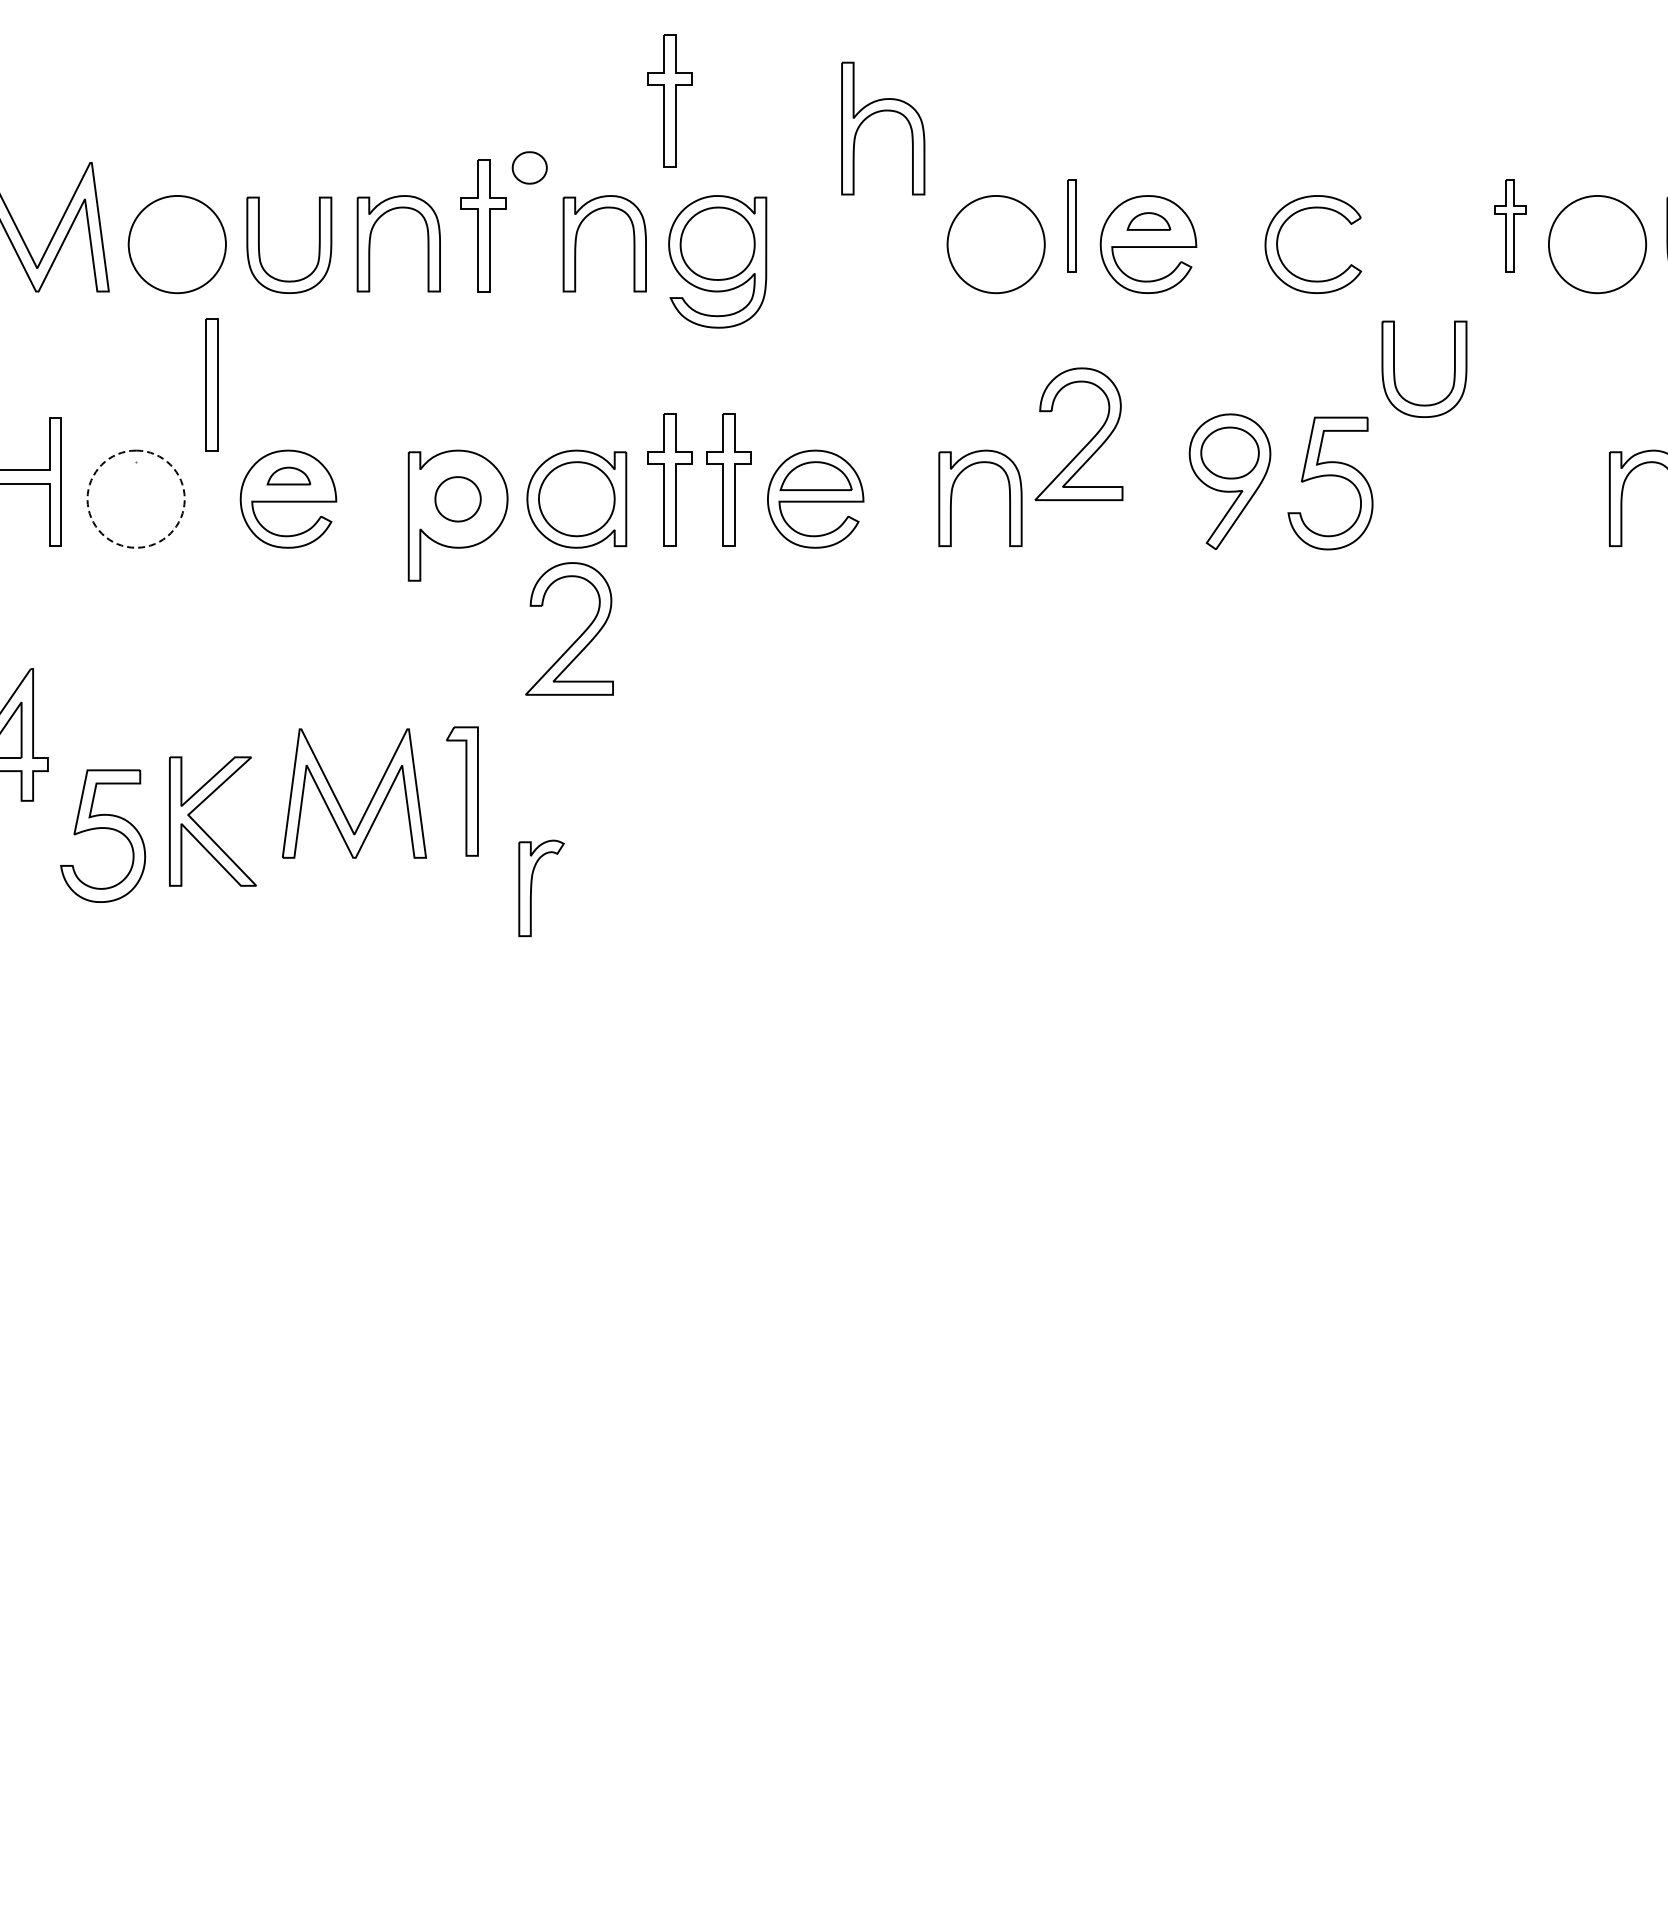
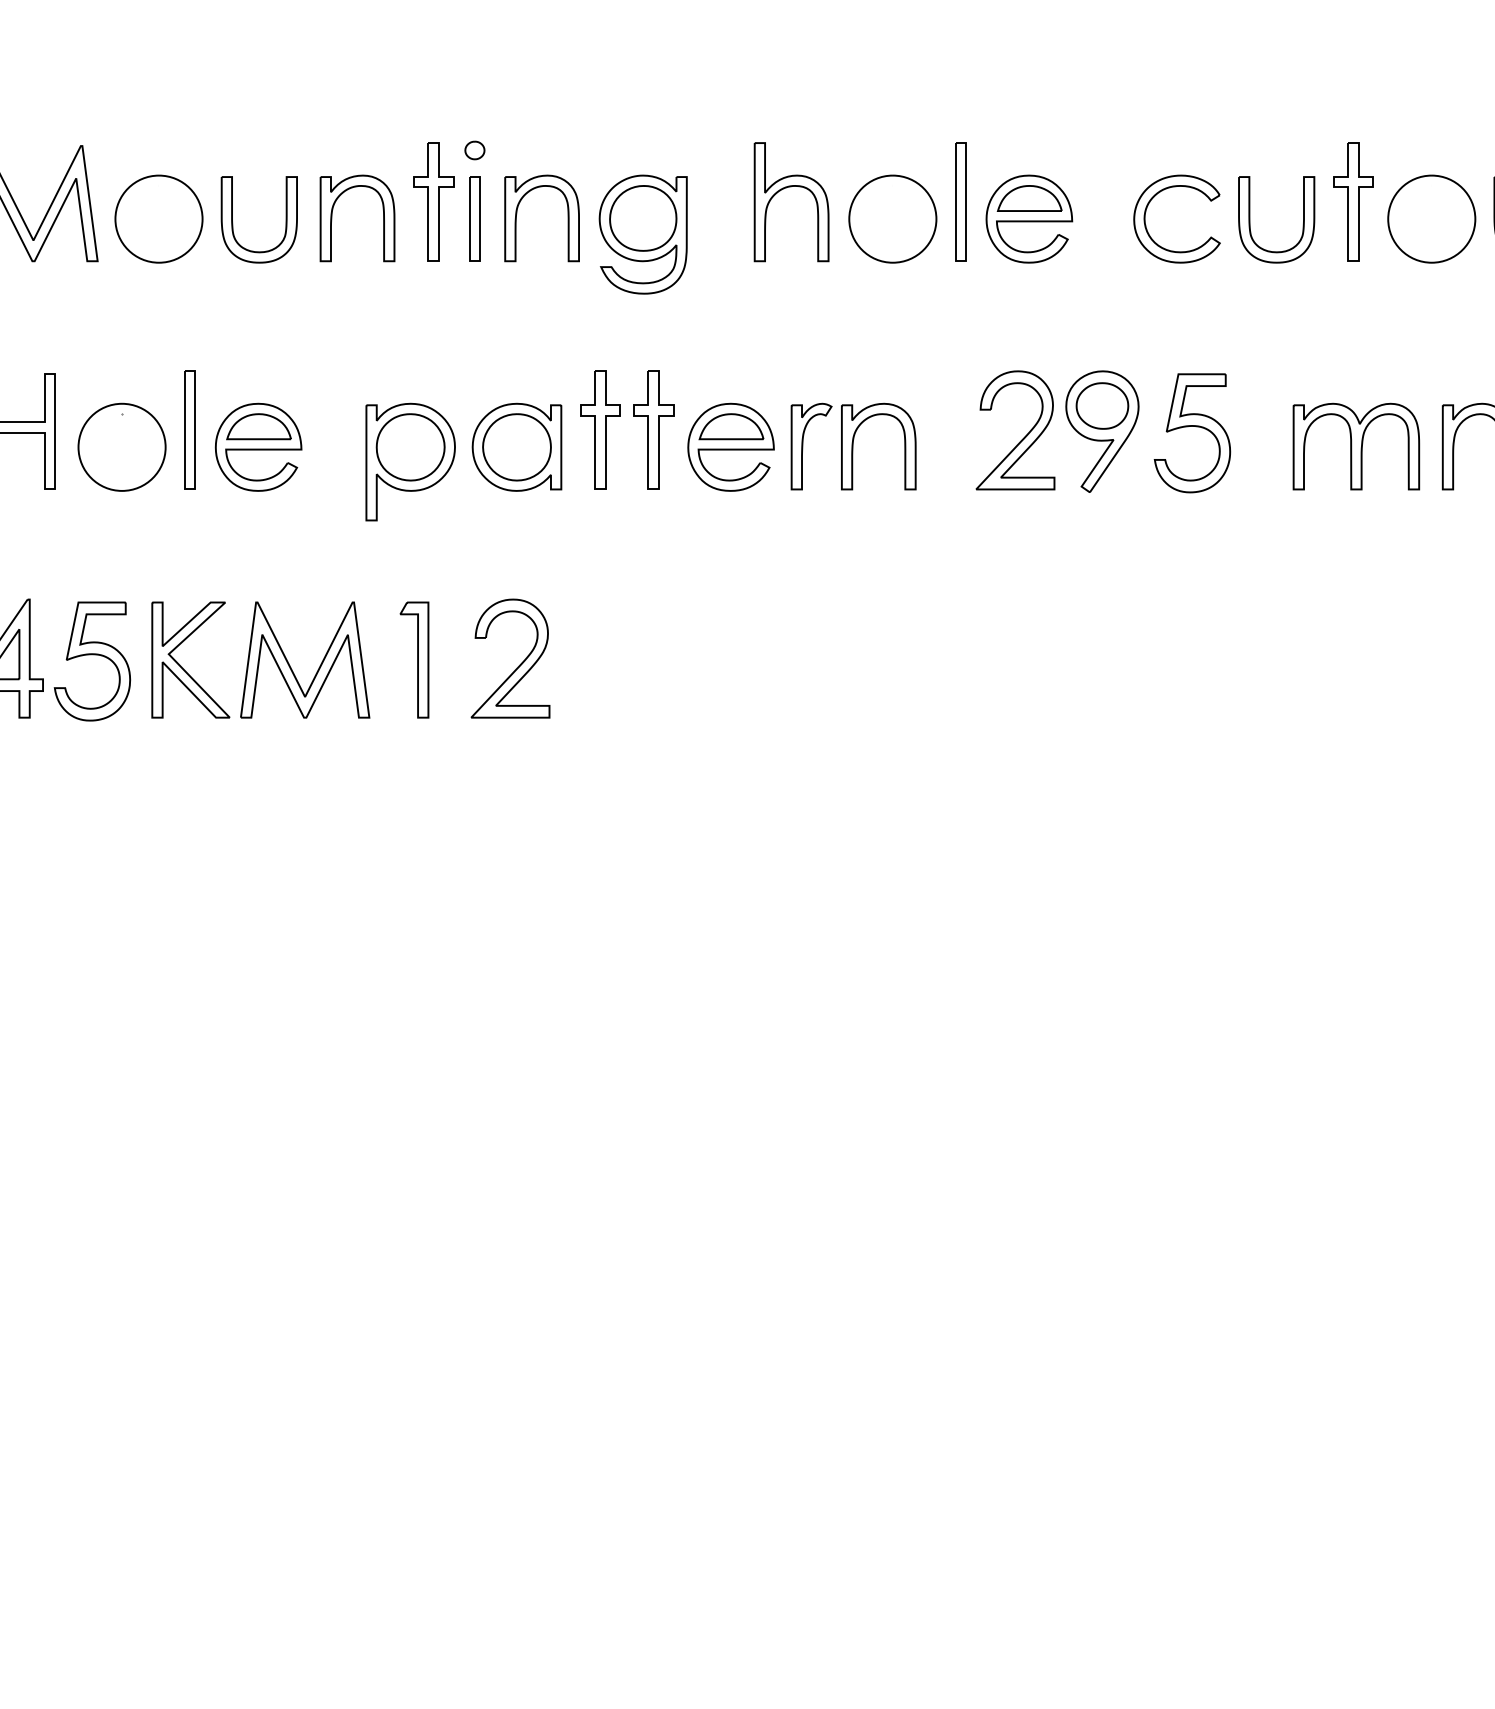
part: (669, 100) -> (600, 90), removed
part: (880, 112) -> (789, 187), moved
part: (529, 167) -> (474, 150), size x0.62
part: (1148, 221) -> (1029, 198), size x1.67
part: (1071, 225) -> (960, 202), size x1.43
part: (1509, 225) -> (1352, 202), size x1.43
part: (529, 244) -> (474, 219), added
curve: (1395, 373) -> (1250, 223), moved
part: (211, 384) -> (189, 429), moved
part: (1088, 441) -> (1023, 436), moved
part: (288, 475) -> (258, 426), size x1.67
curve: (1508, 498) -> (1351, 446), added
part: (457, 499) -> (410, 447), size x1.67
arc: (136, 547) -> (122, 490), dashed -> solid
part: (578, 637) -> (518, 666), moved
part: (462, 791) -> (414, 660), moved
part: (338, 800) -> (290, 666), moved
part: (106, 829) -> (95, 655), moved
part: (203, 829) -> (182, 667), moved
part: (532, 887) -> (803, 445), moved

